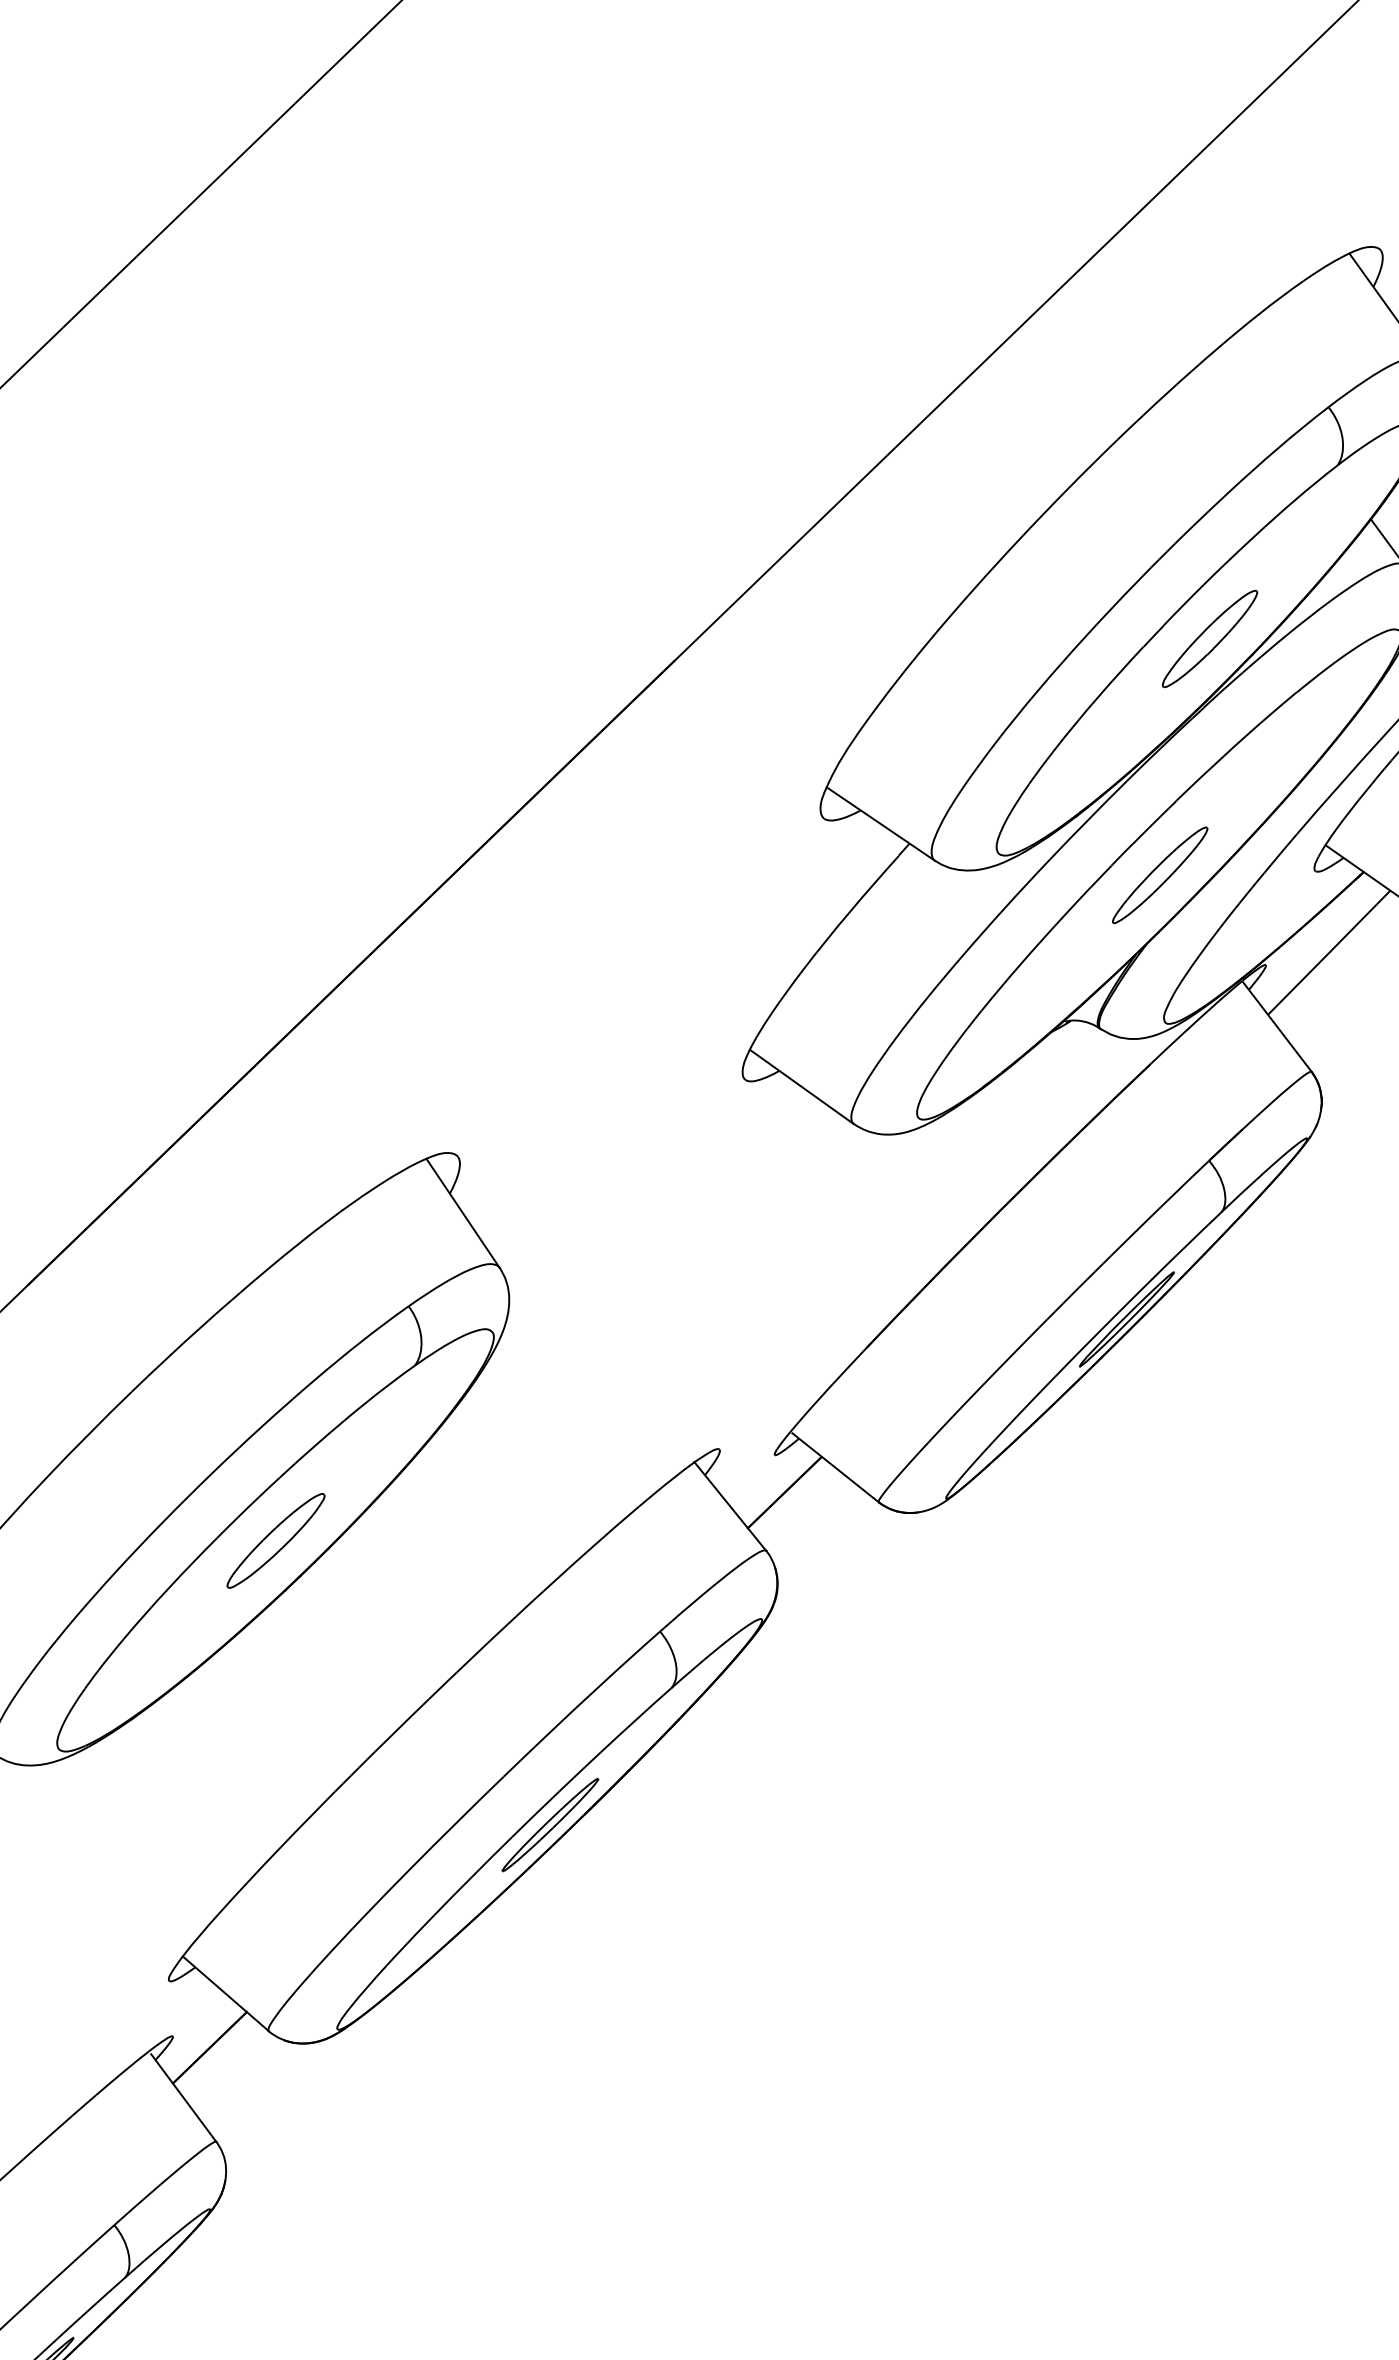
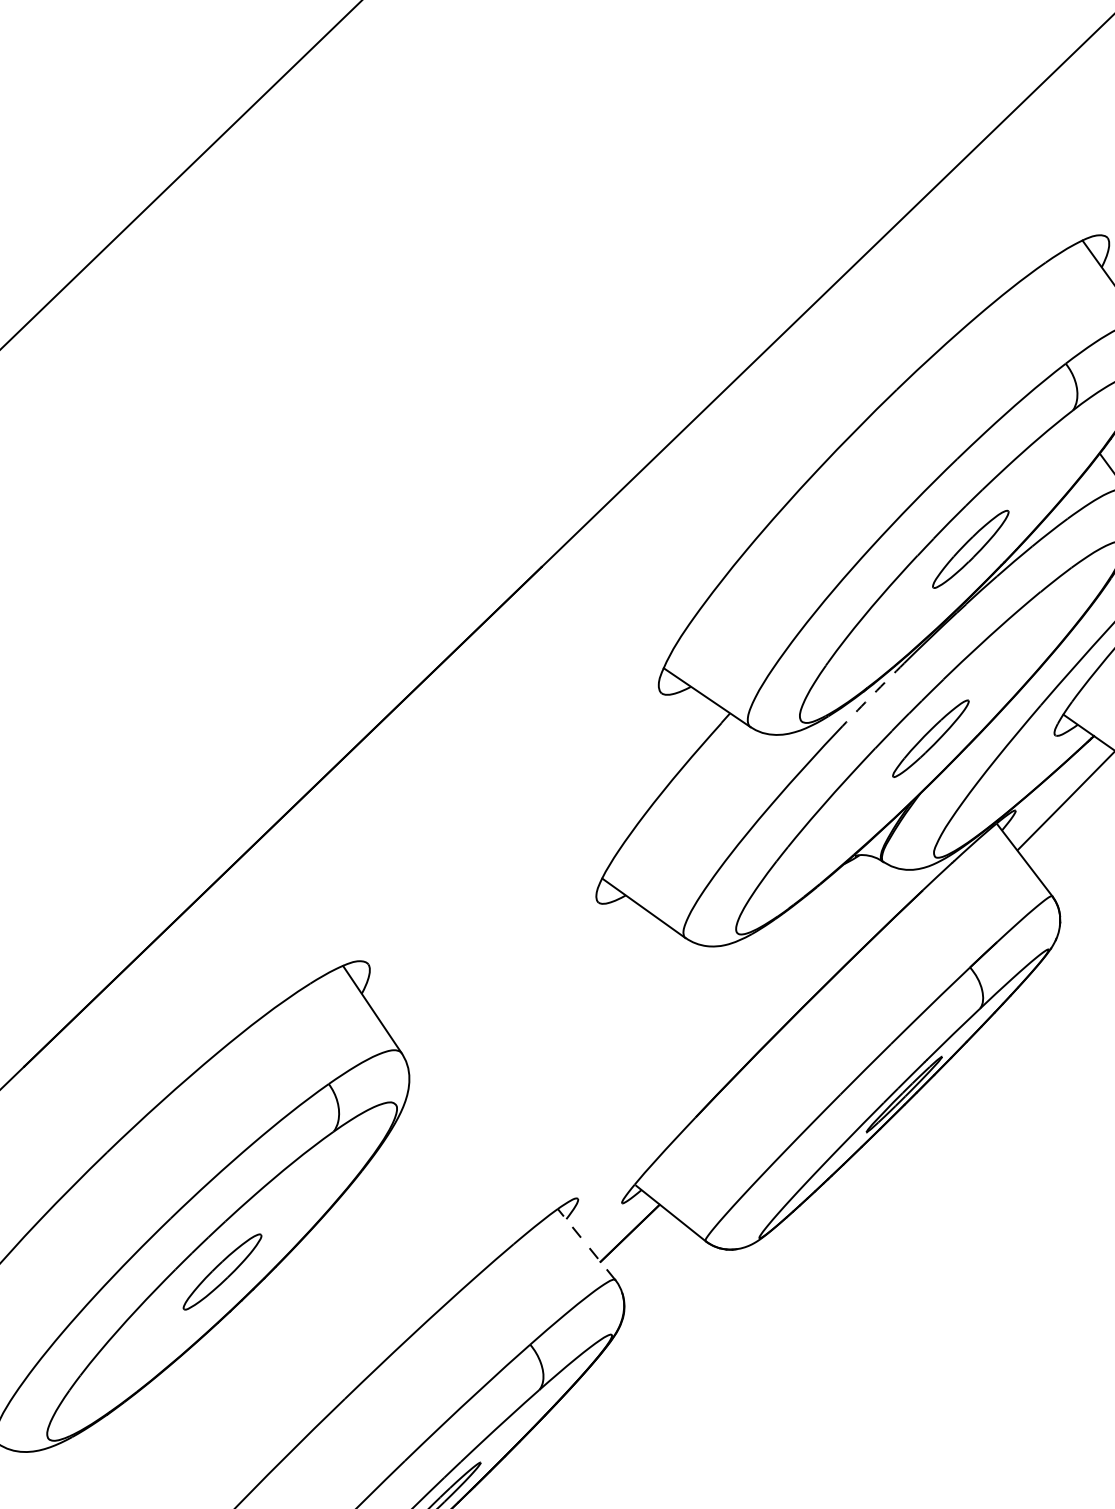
arc: (1088, 820) -> (873, 694), solid -> dashed
line: (729, 1506) -> (585, 1244), solid -> dashed

